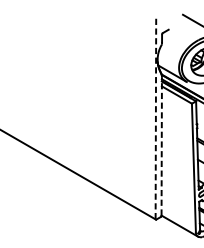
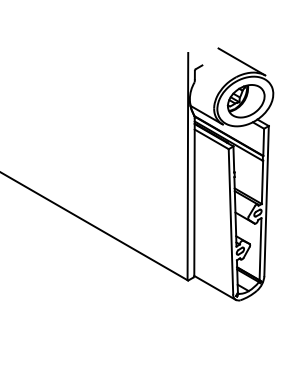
line: (155, 118) -> (187, 166), dashed -> solid
line: (161, 146) -> (194, 197), dashed -> solid

